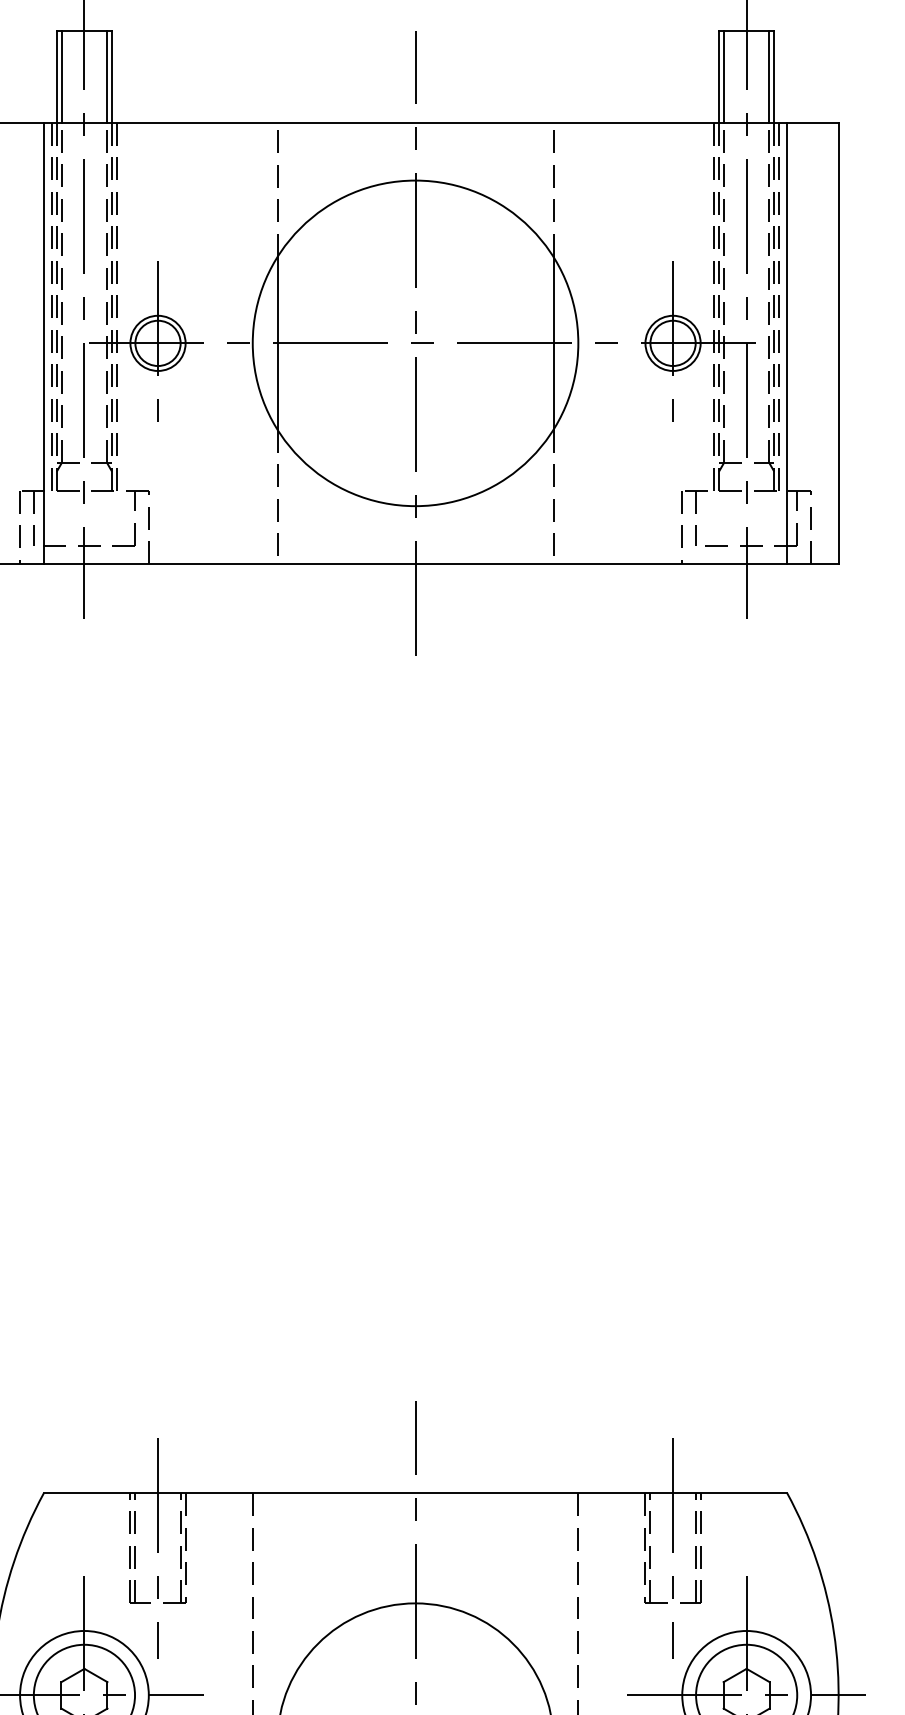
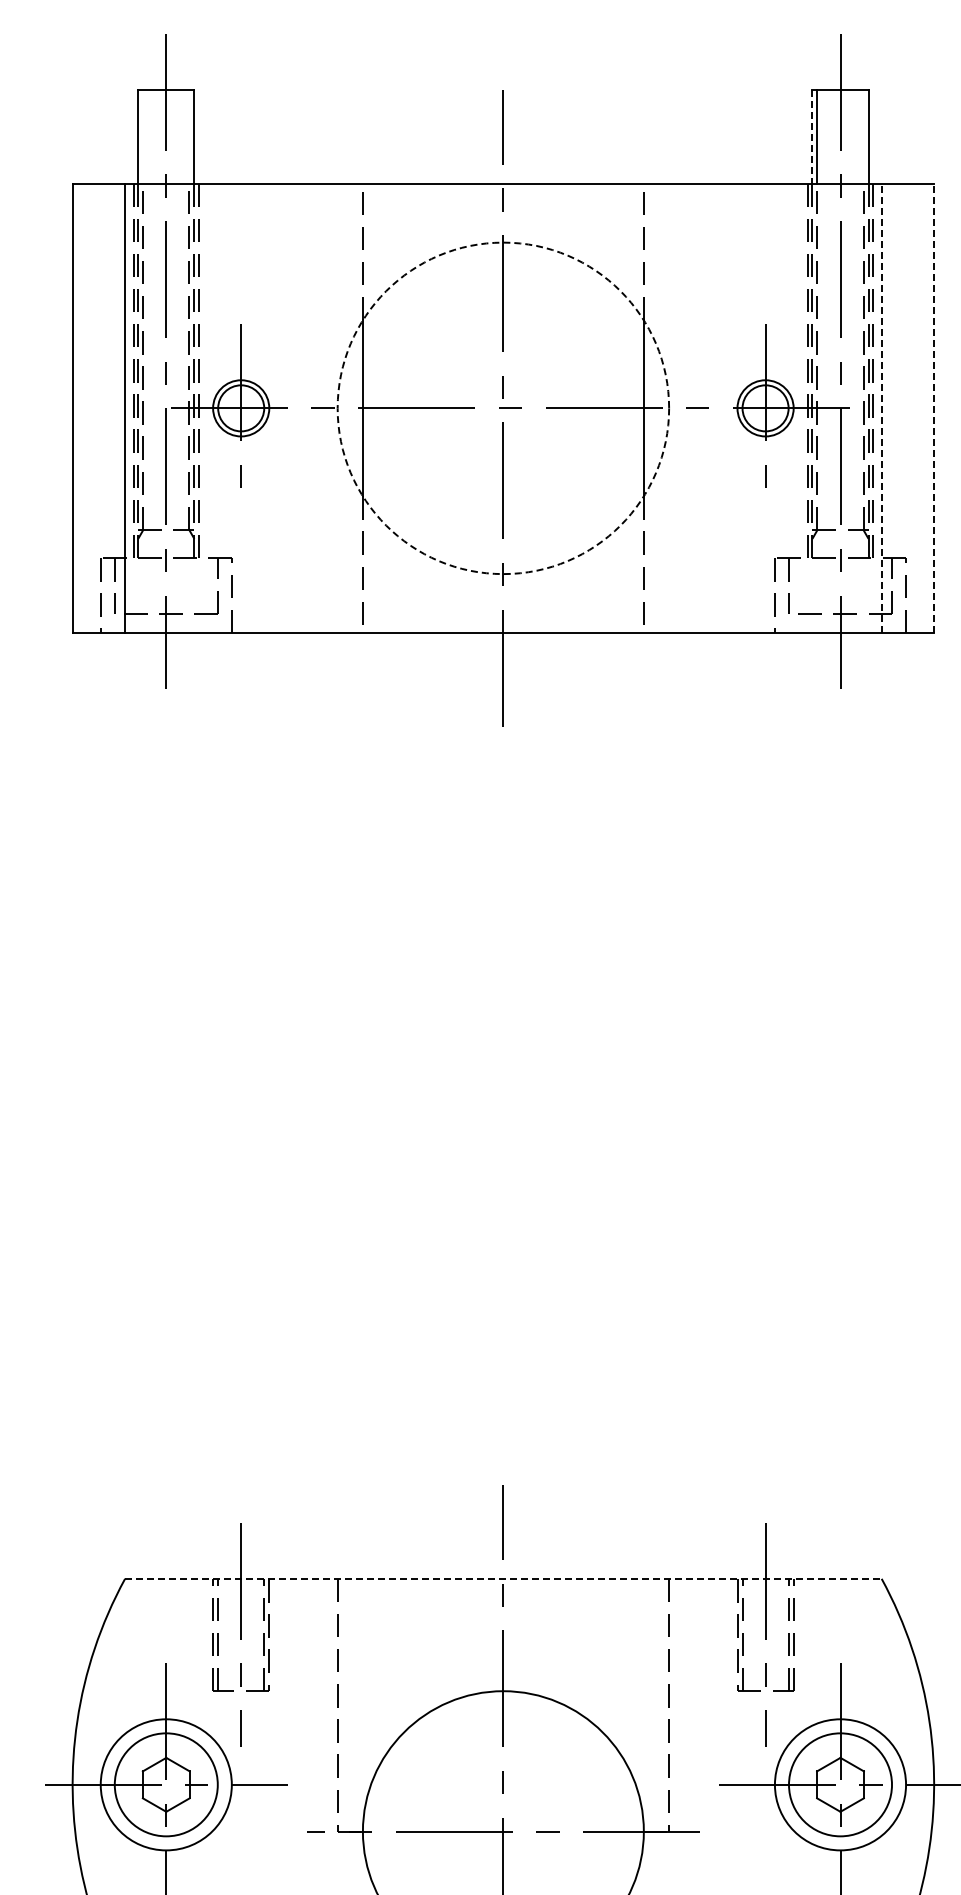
line: (62, 76) -> (143, 136), removed
line: (107, 76) -> (189, 136), removed
line: (719, 76) -> (812, 136), solid -> dashed
line: (769, 76) -> (863, 136), removed
circle: (415, 343) -> (503, 408), solid -> dashed
line: (786, 343) -> (881, 408), solid -> dashed
line: (838, 343) -> (934, 408), solid -> dashed
line: (415, 1492) -> (503, 1578), solid -> dashed

